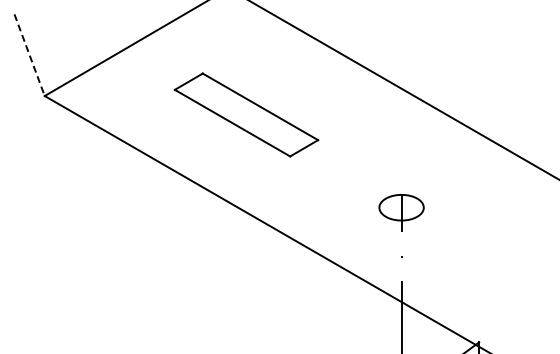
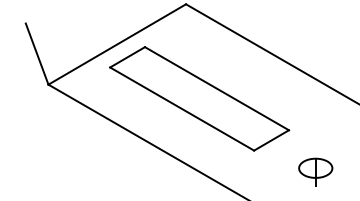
line: (29, 55) -> (37, 54), dashed -> solid
part: (246, 114) -> (199, 98), size x1.67

